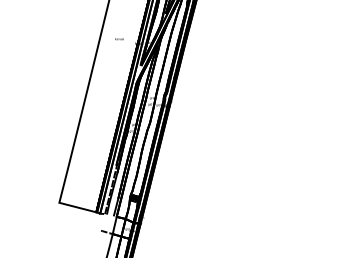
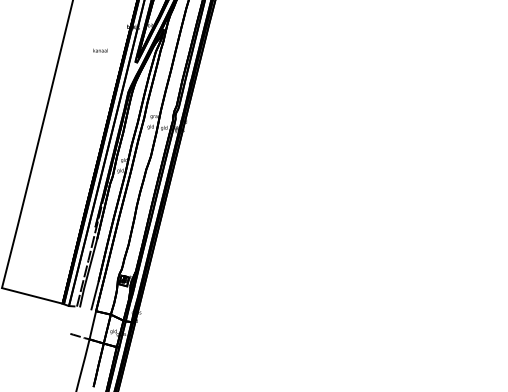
text: (119, 39) -> (100, 51), moved

